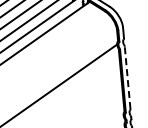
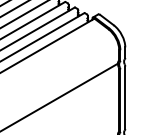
line: (127, 77) -> (125, 97), dashed -> solid

